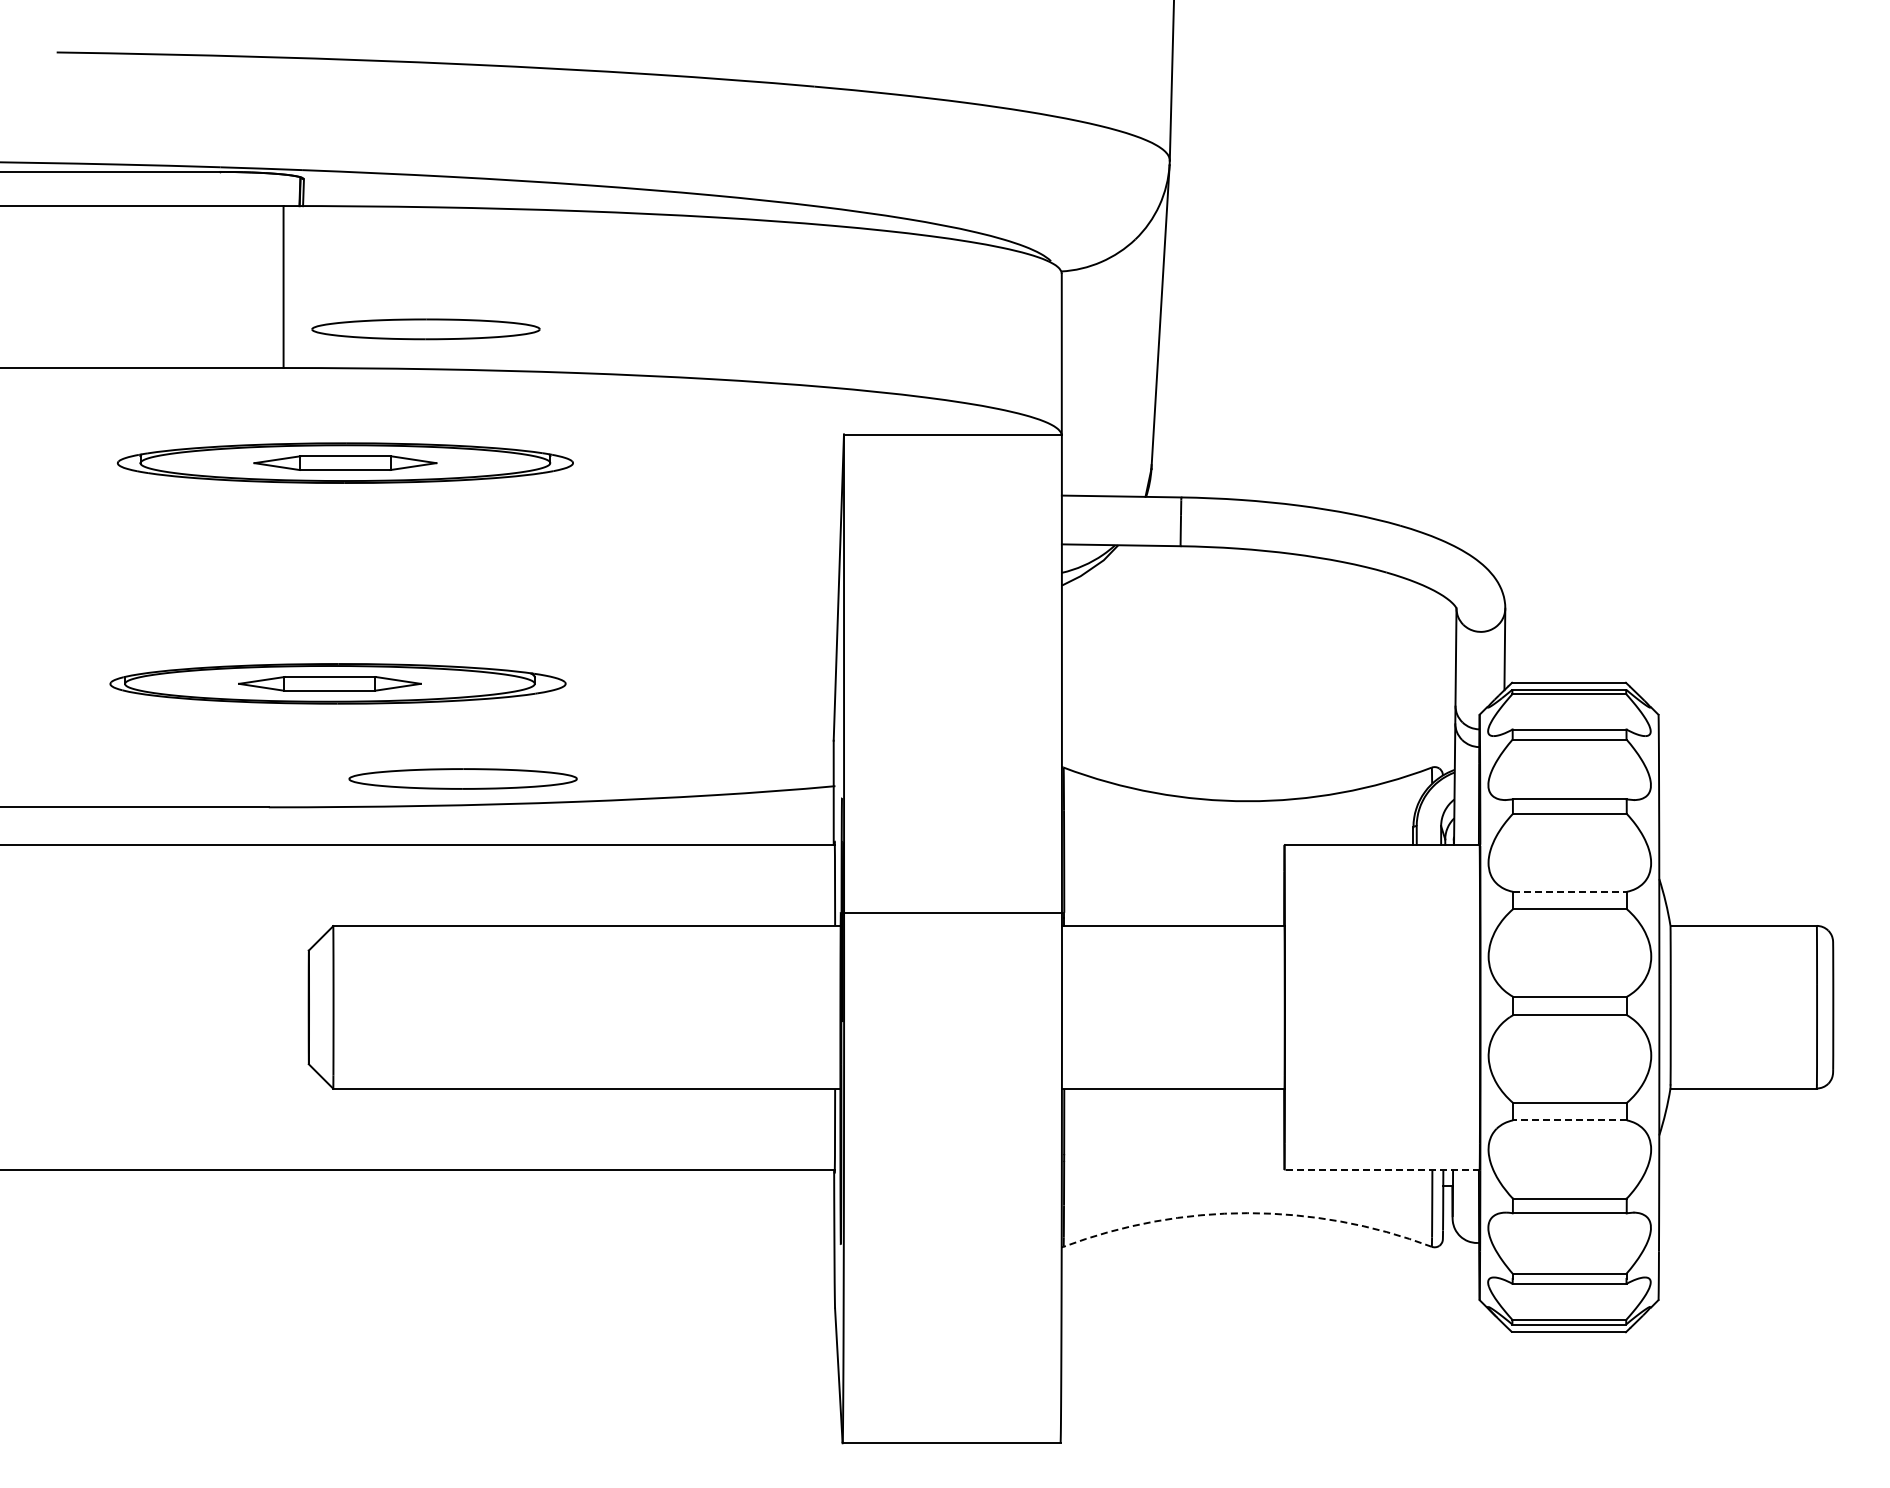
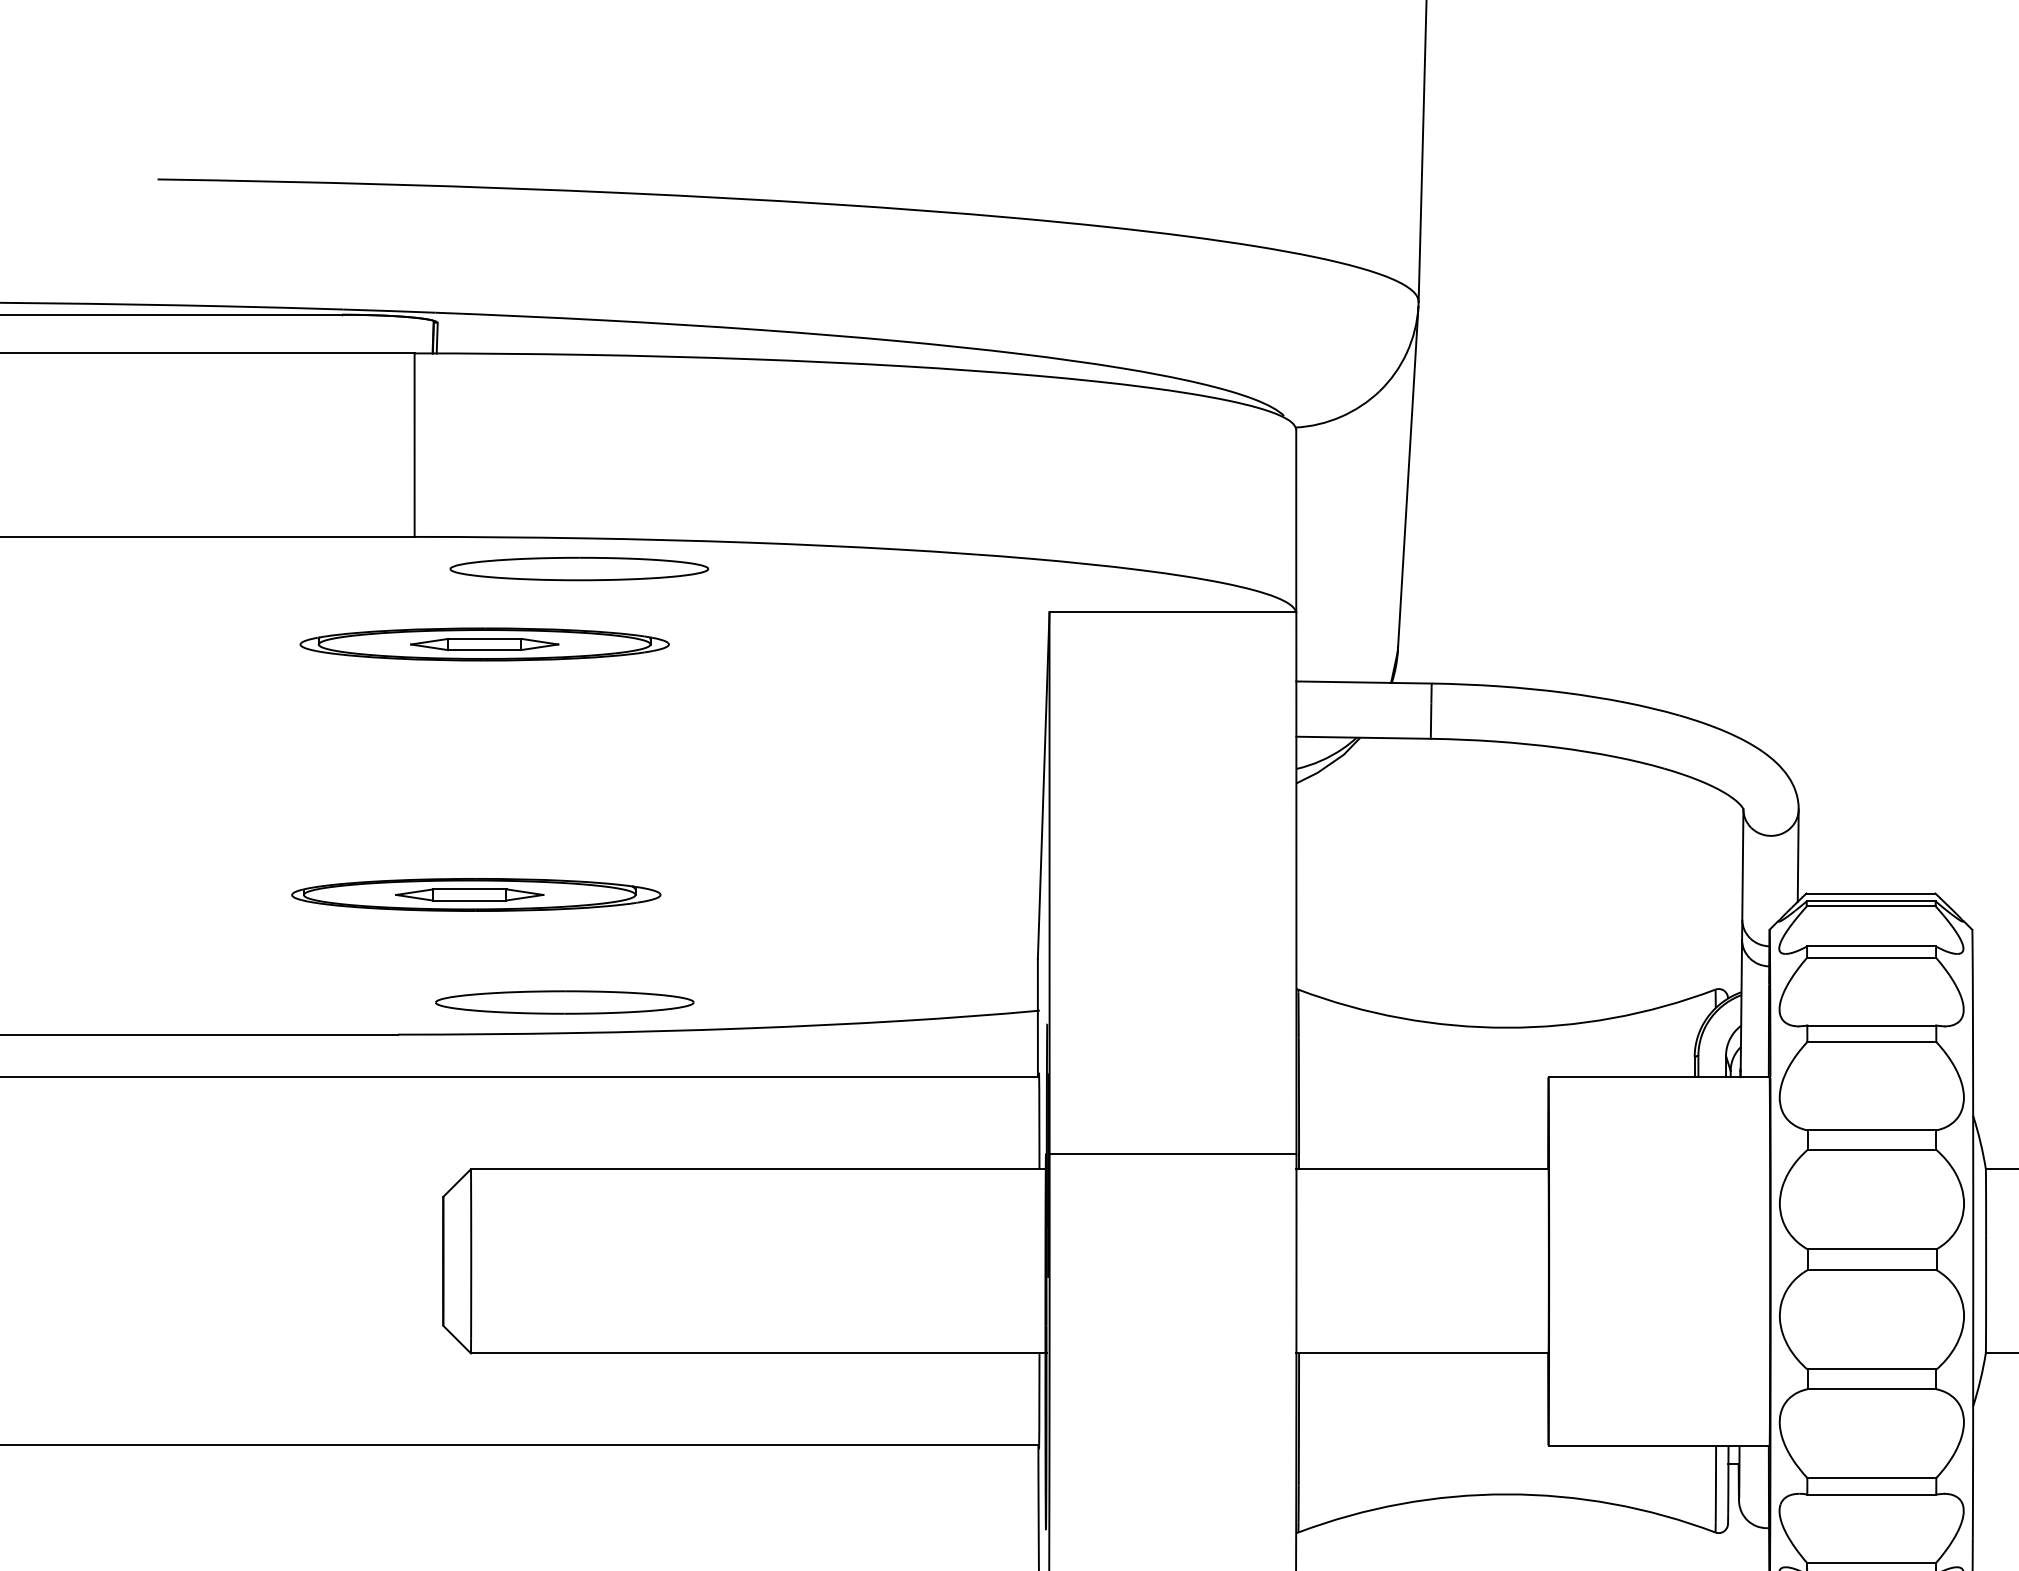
part: (425, 329) -> (578, 569), moved
part: (345, 462) -> (484, 643), size x0.71
part: (337, 684) -> (475, 895), size x0.71
part: (462, 778) -> (564, 1001), moved
line: (1569, 891) -> (1871, 1129), dashed -> solid
line: (1569, 1120) -> (1871, 1389), dashed -> solid
line: (1382, 1170) -> (1659, 1446), dashed -> solid
arc: (1247, 1213) -> (1506, 1494), dashed -> solid

